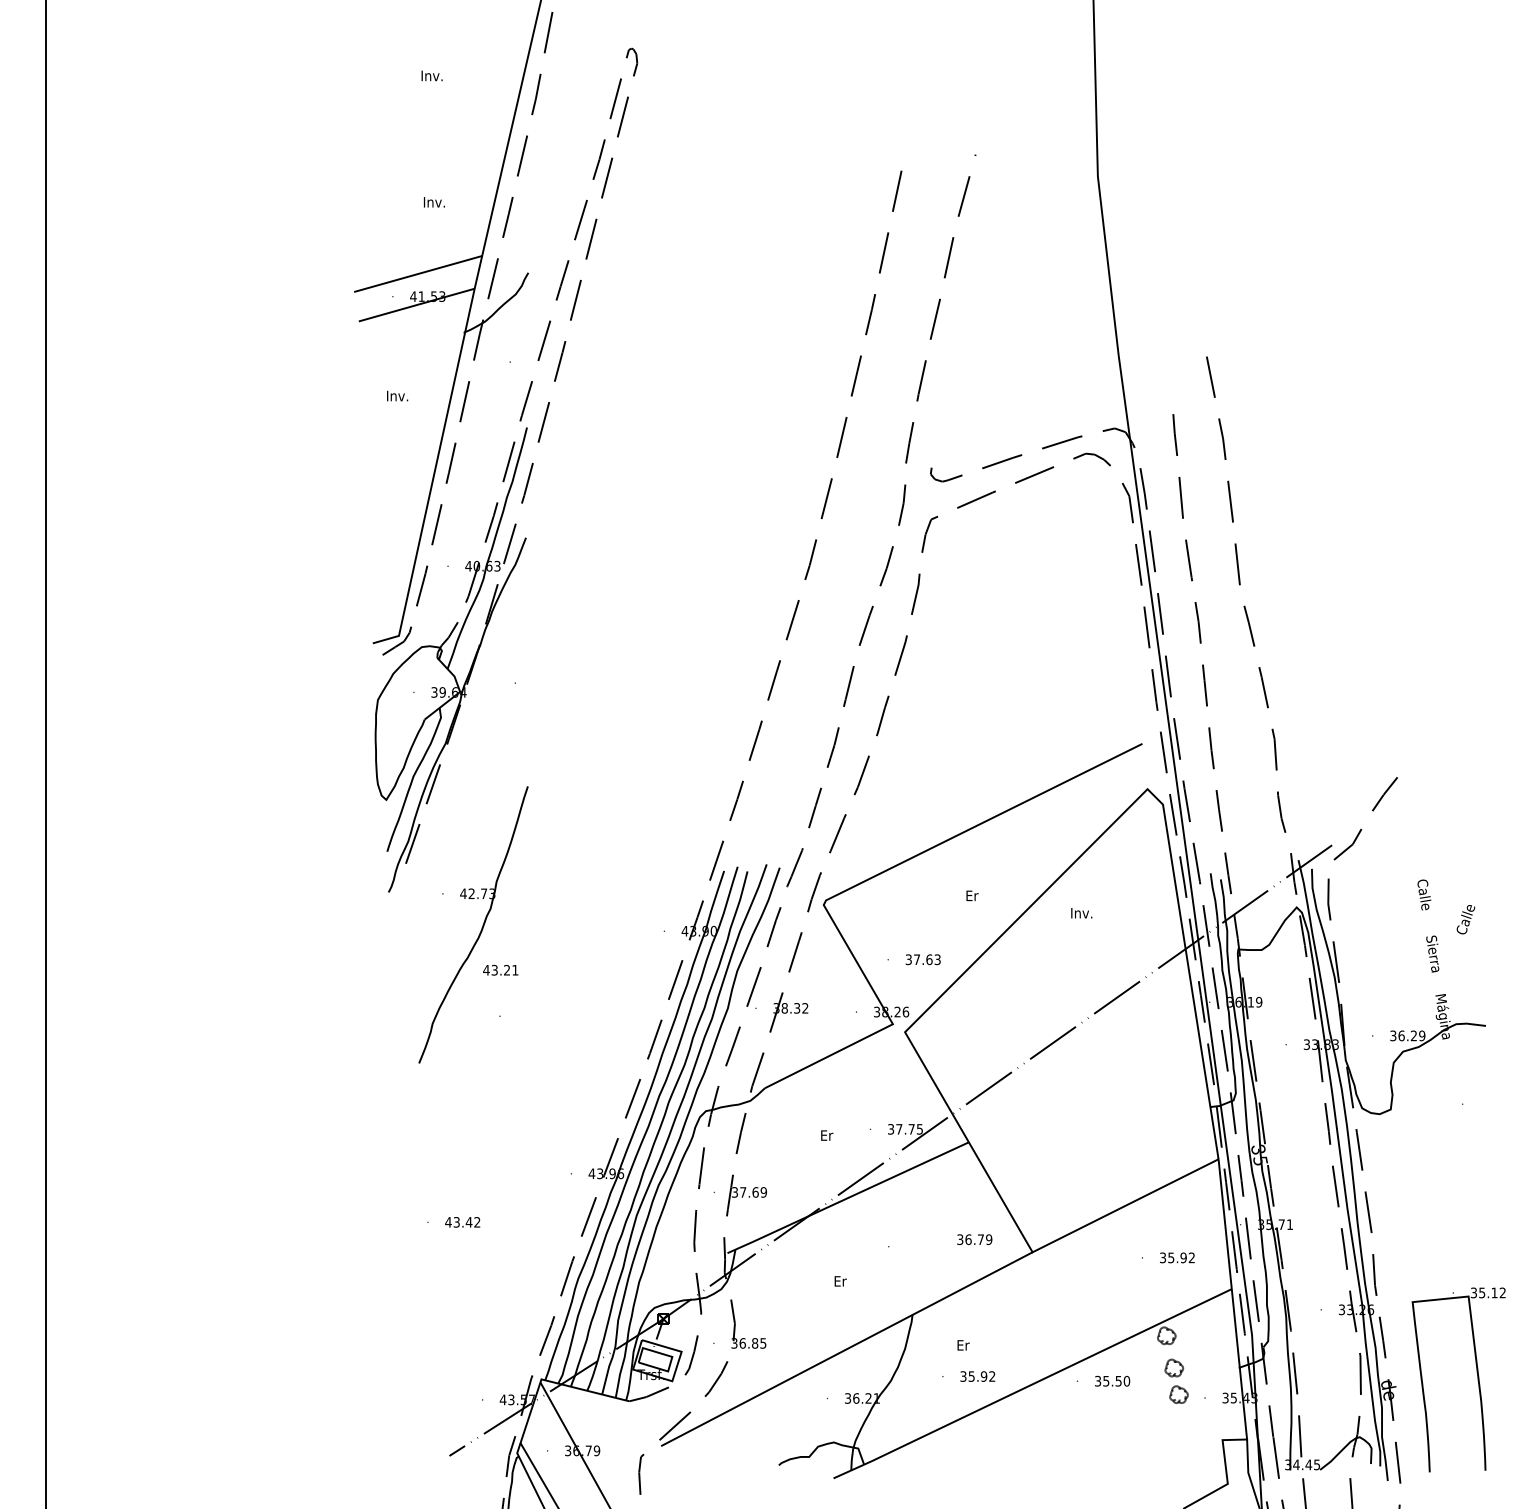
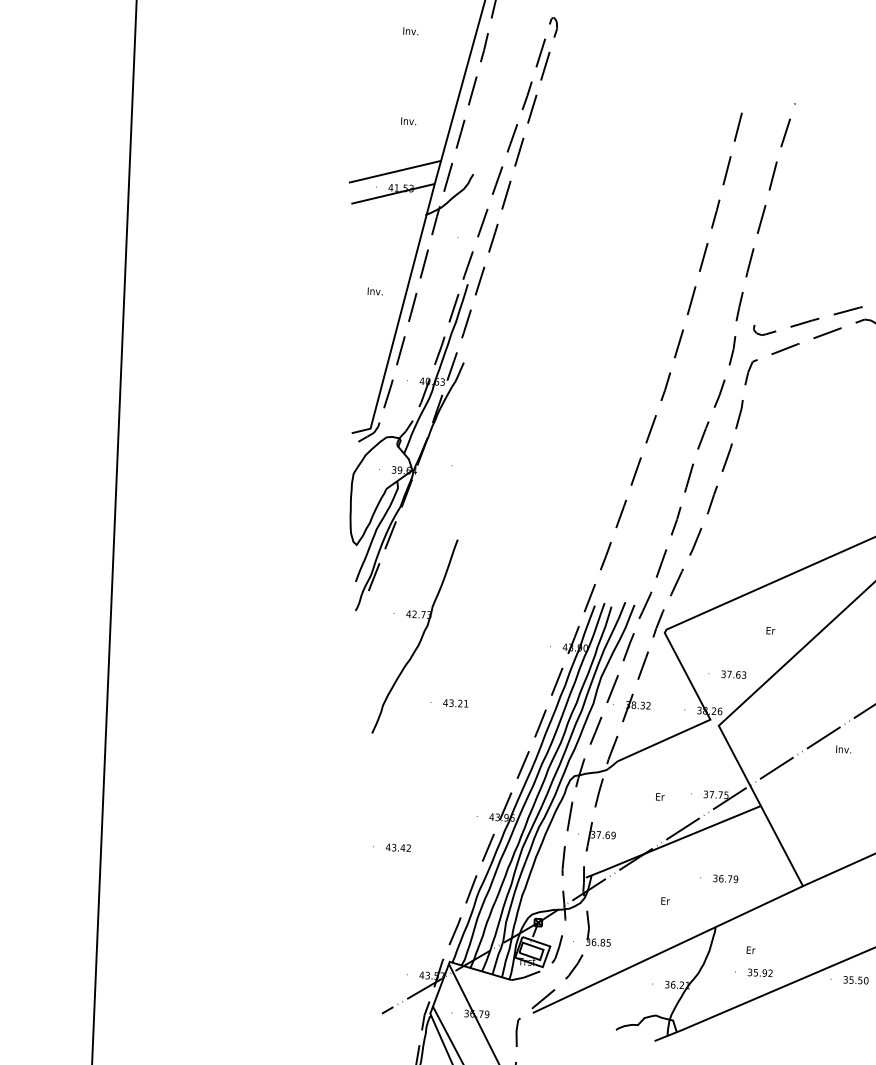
text: (397, 395) -> (375, 291), moved
text: (1081, 913) -> (843, 749), moved
text: (500, 969) -> (455, 702), moved
text: (974, 1239) -> (725, 878), moved

